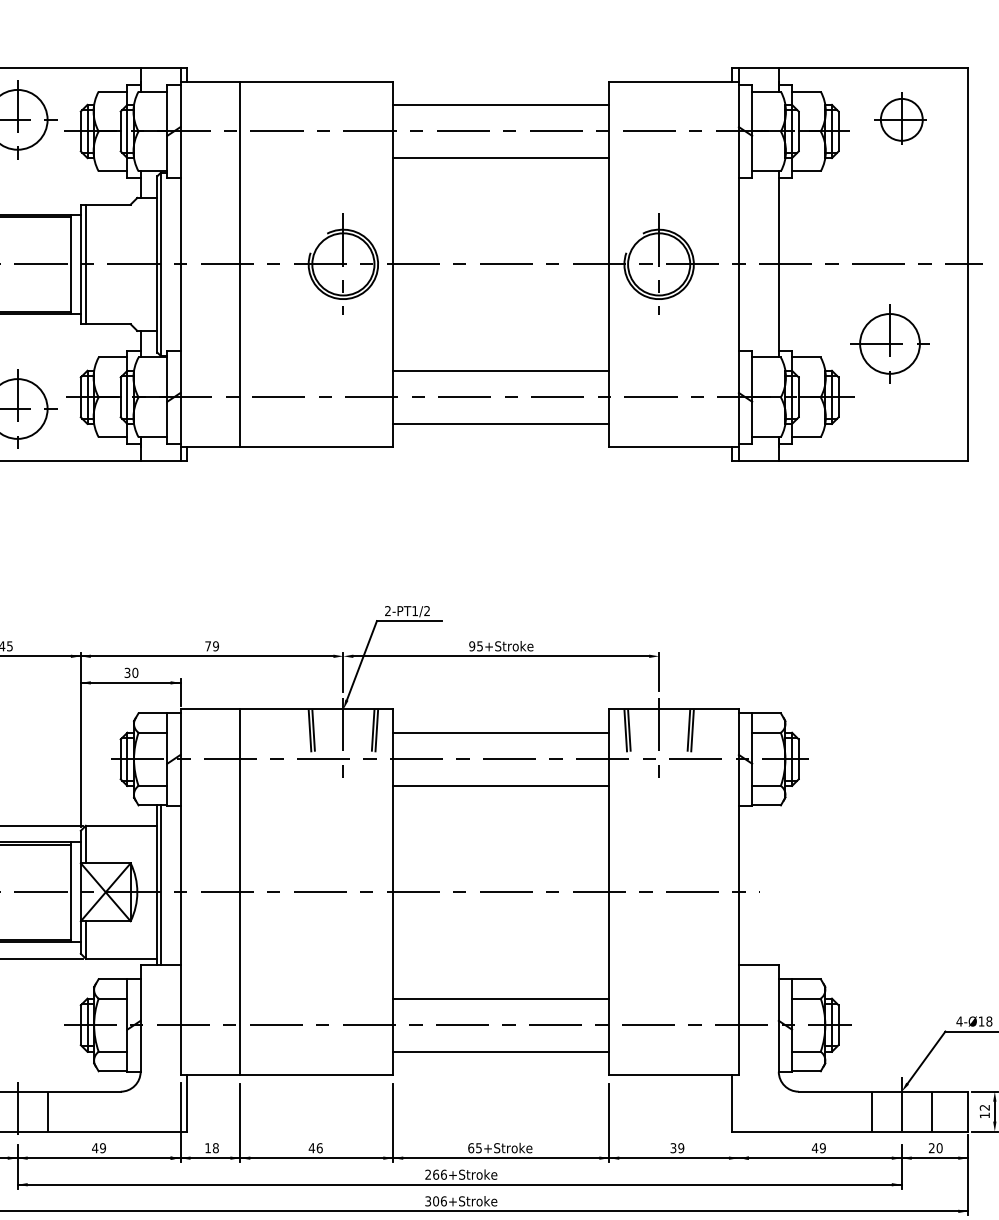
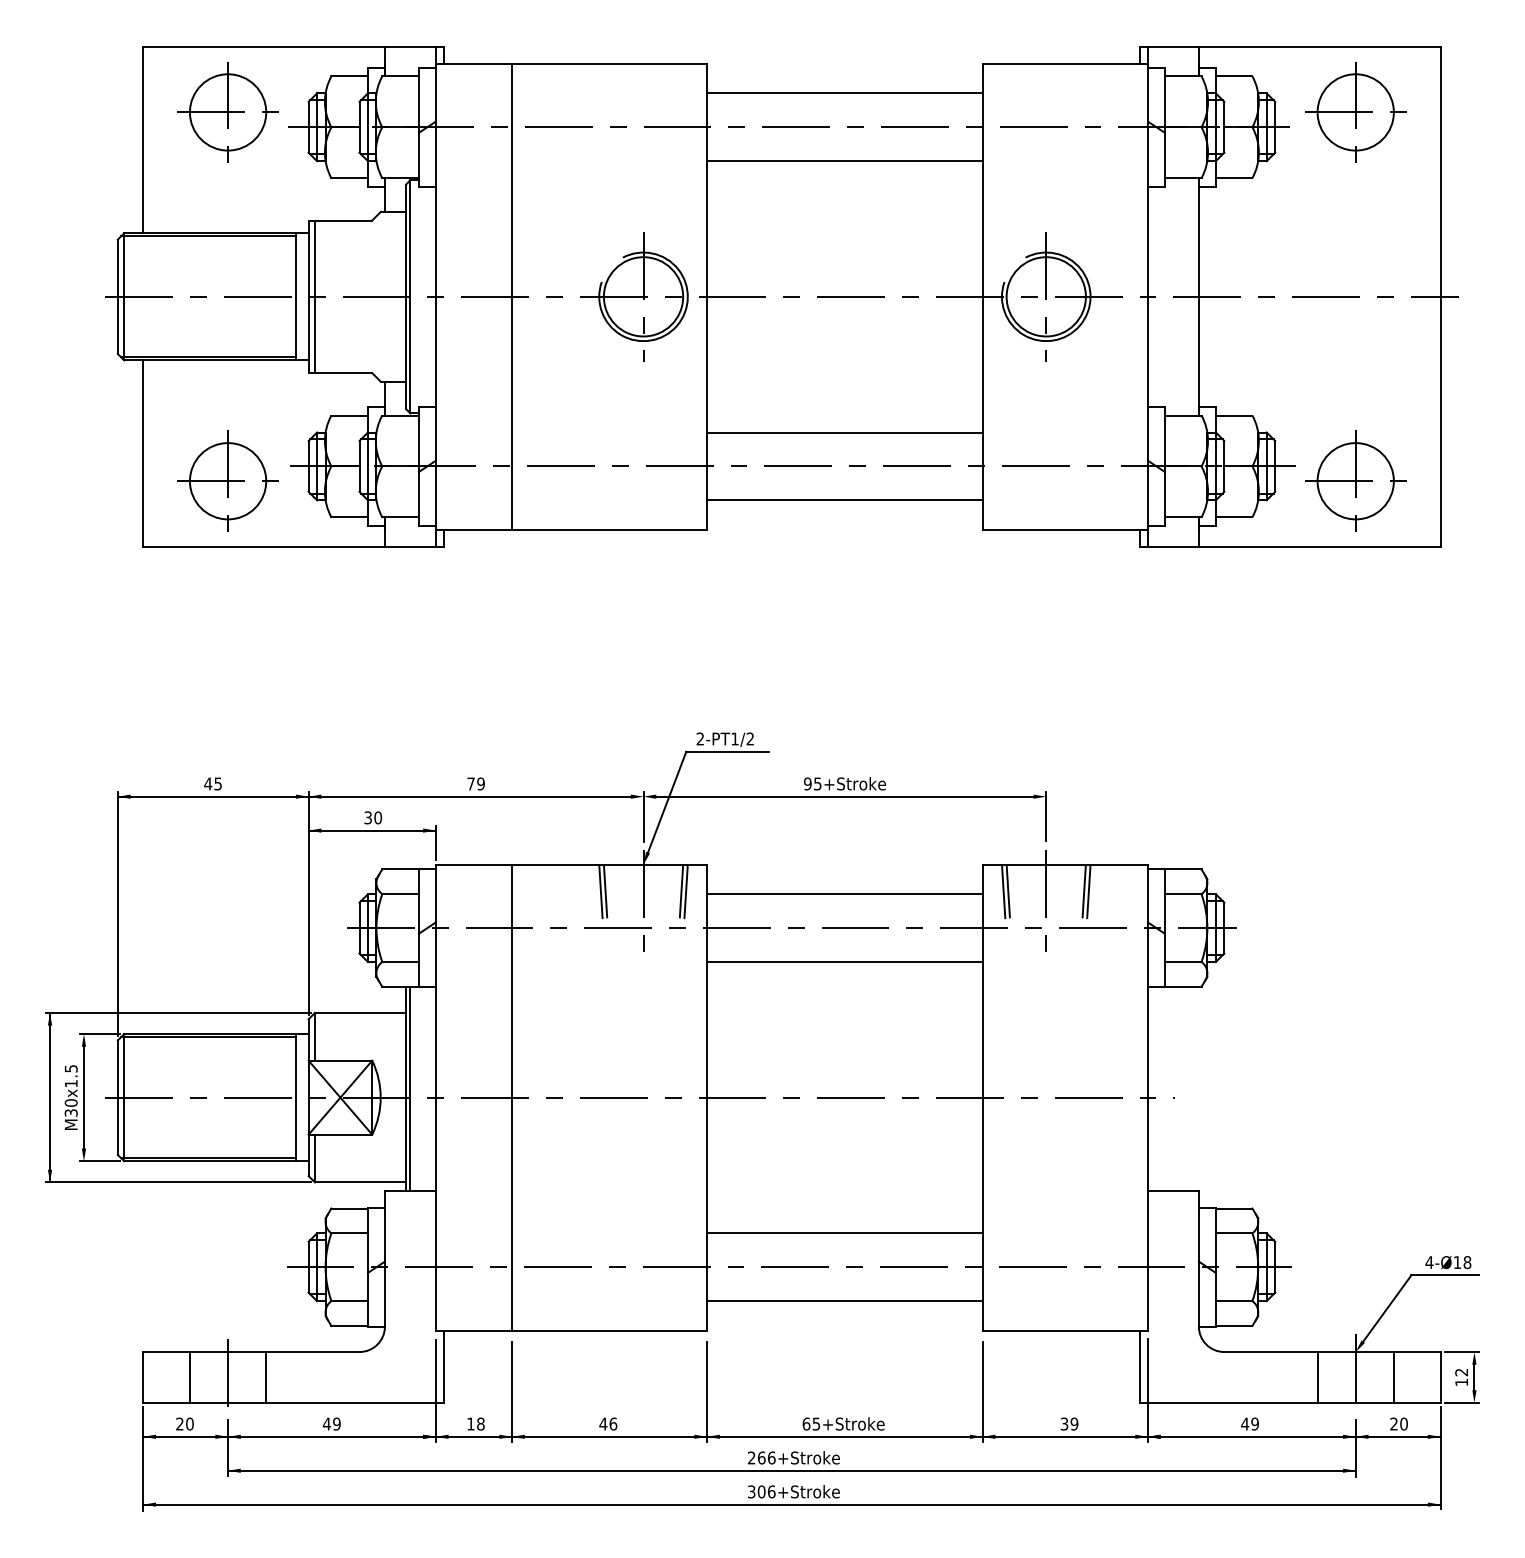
part: (901, 119) -> (1355, 112), size x1.43
part: (889, 343) -> (1355, 480), moved
line: (739, 1121) -> (1148, 1389), added

